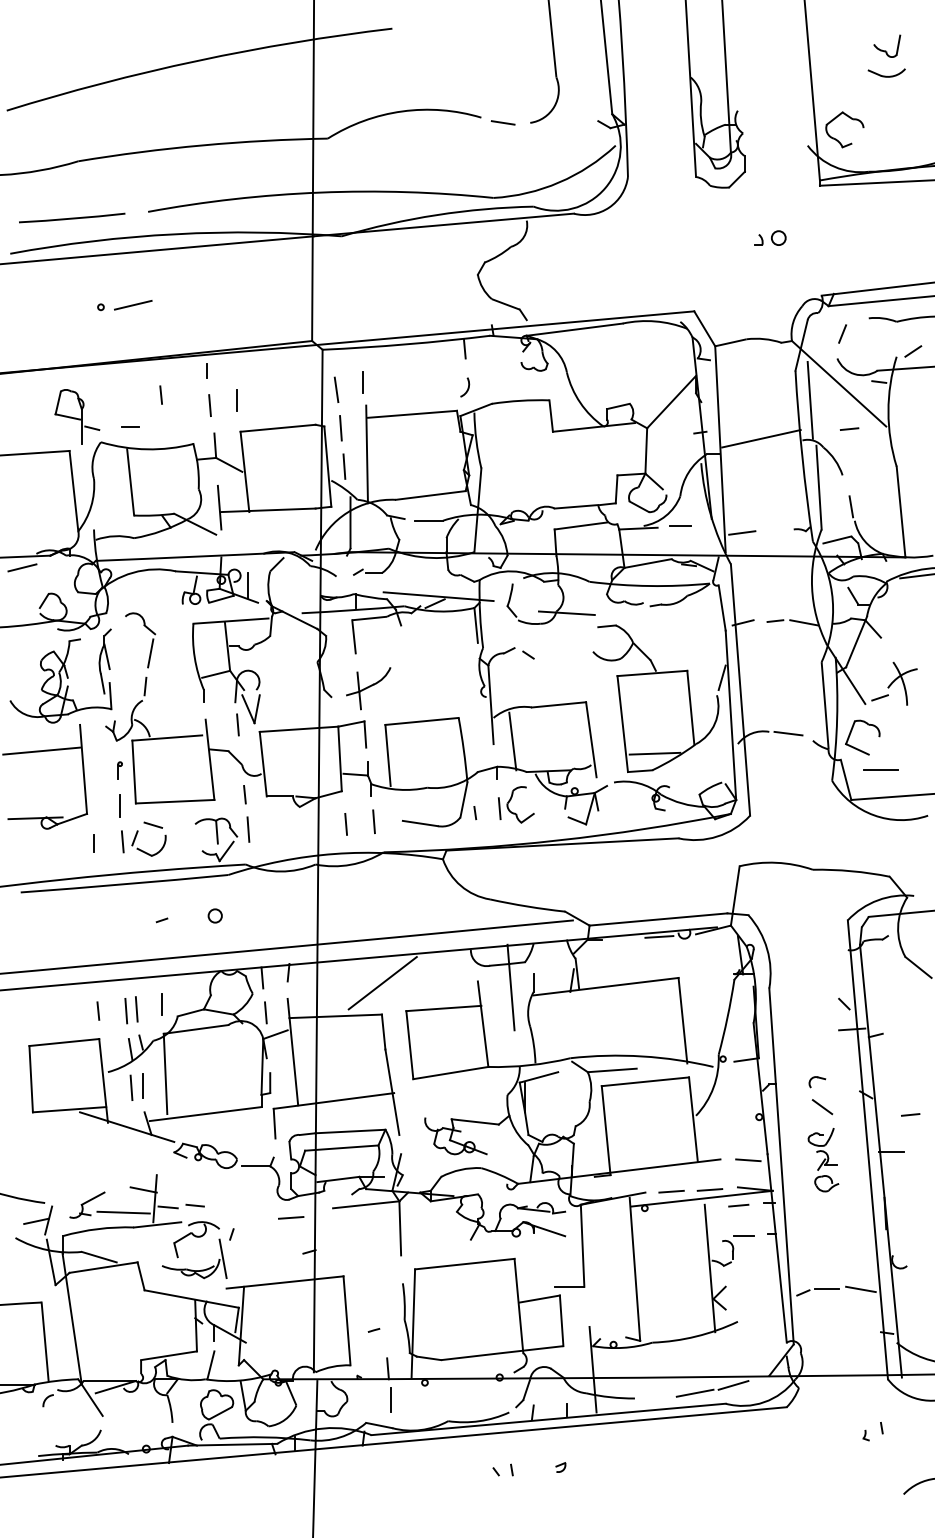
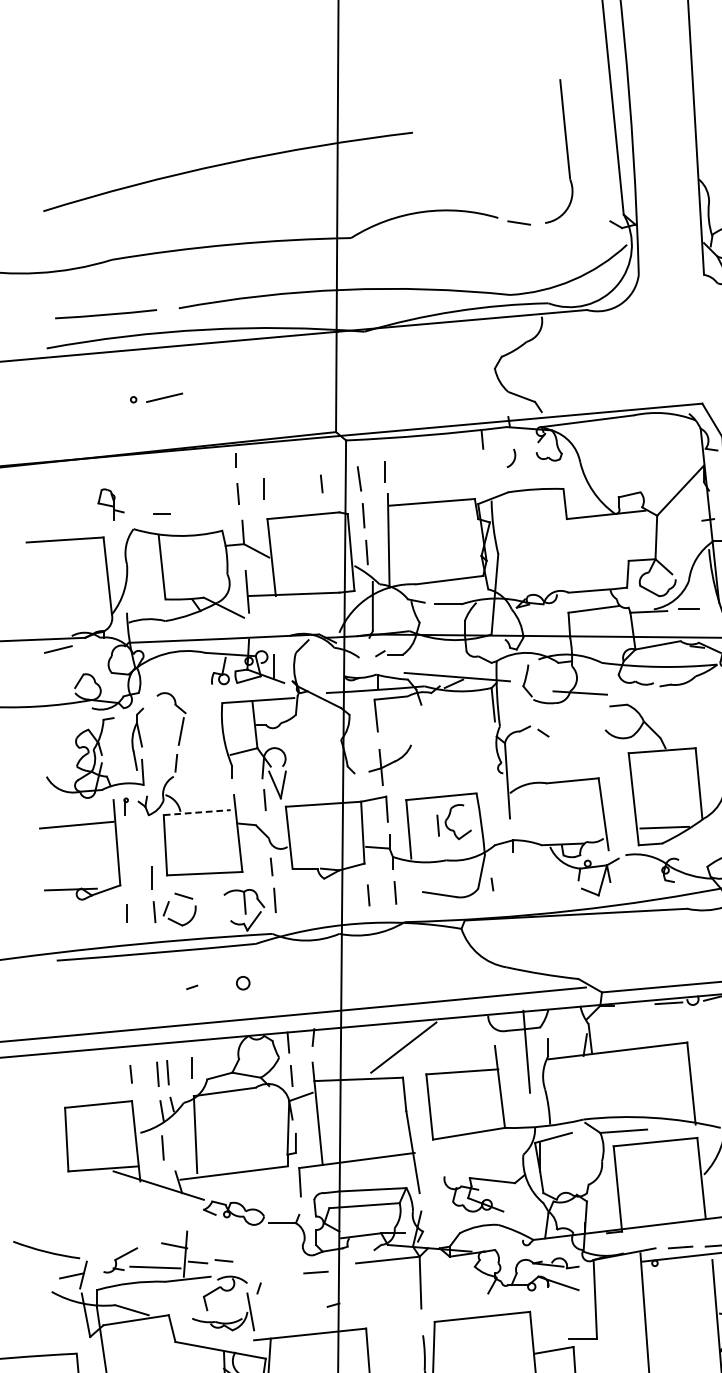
arc: (467, 387) -> (513, 458), moved
line: (160, 394) -> (321, 483), moved
part: (77, 416) -> (111, 504), size x0.6
line: (167, 738) -> (197, 813), solid -> dashed
line: (512, 741) -> (528, 815), removed
part: (119, 770) -> (125, 806), moved
part: (510, 801) -> (448, 818), moved
line: (142, 1085) -> (173, 1145), removed

